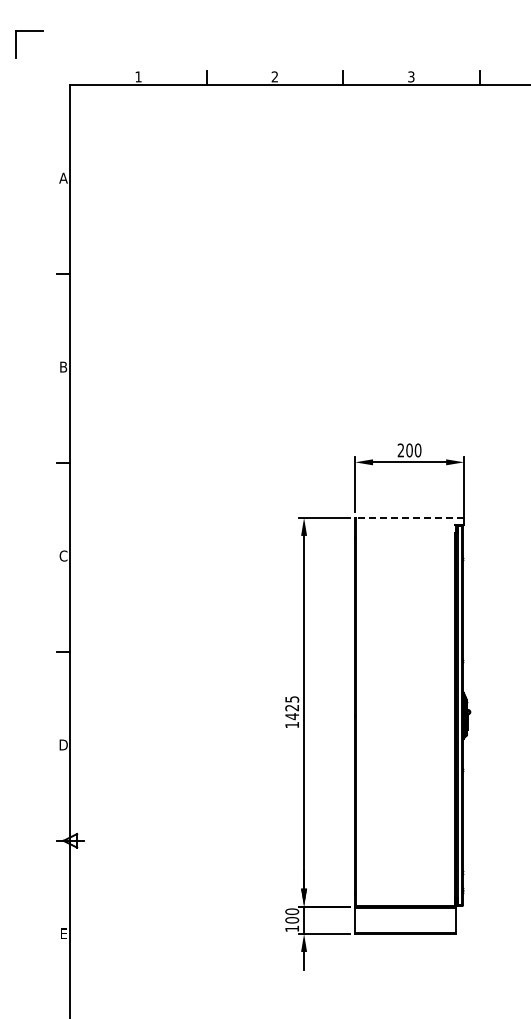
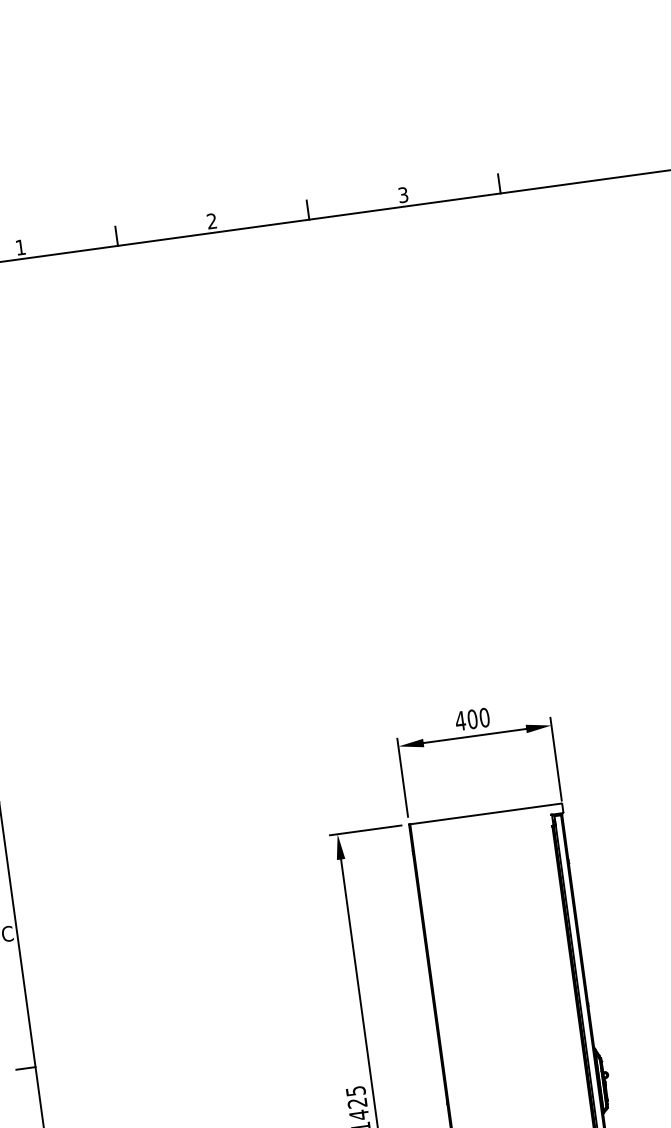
text: (400, 450) -> (459, 721), 200 -> 400
line: (409, 517) -> (485, 813), dashed -> solid

